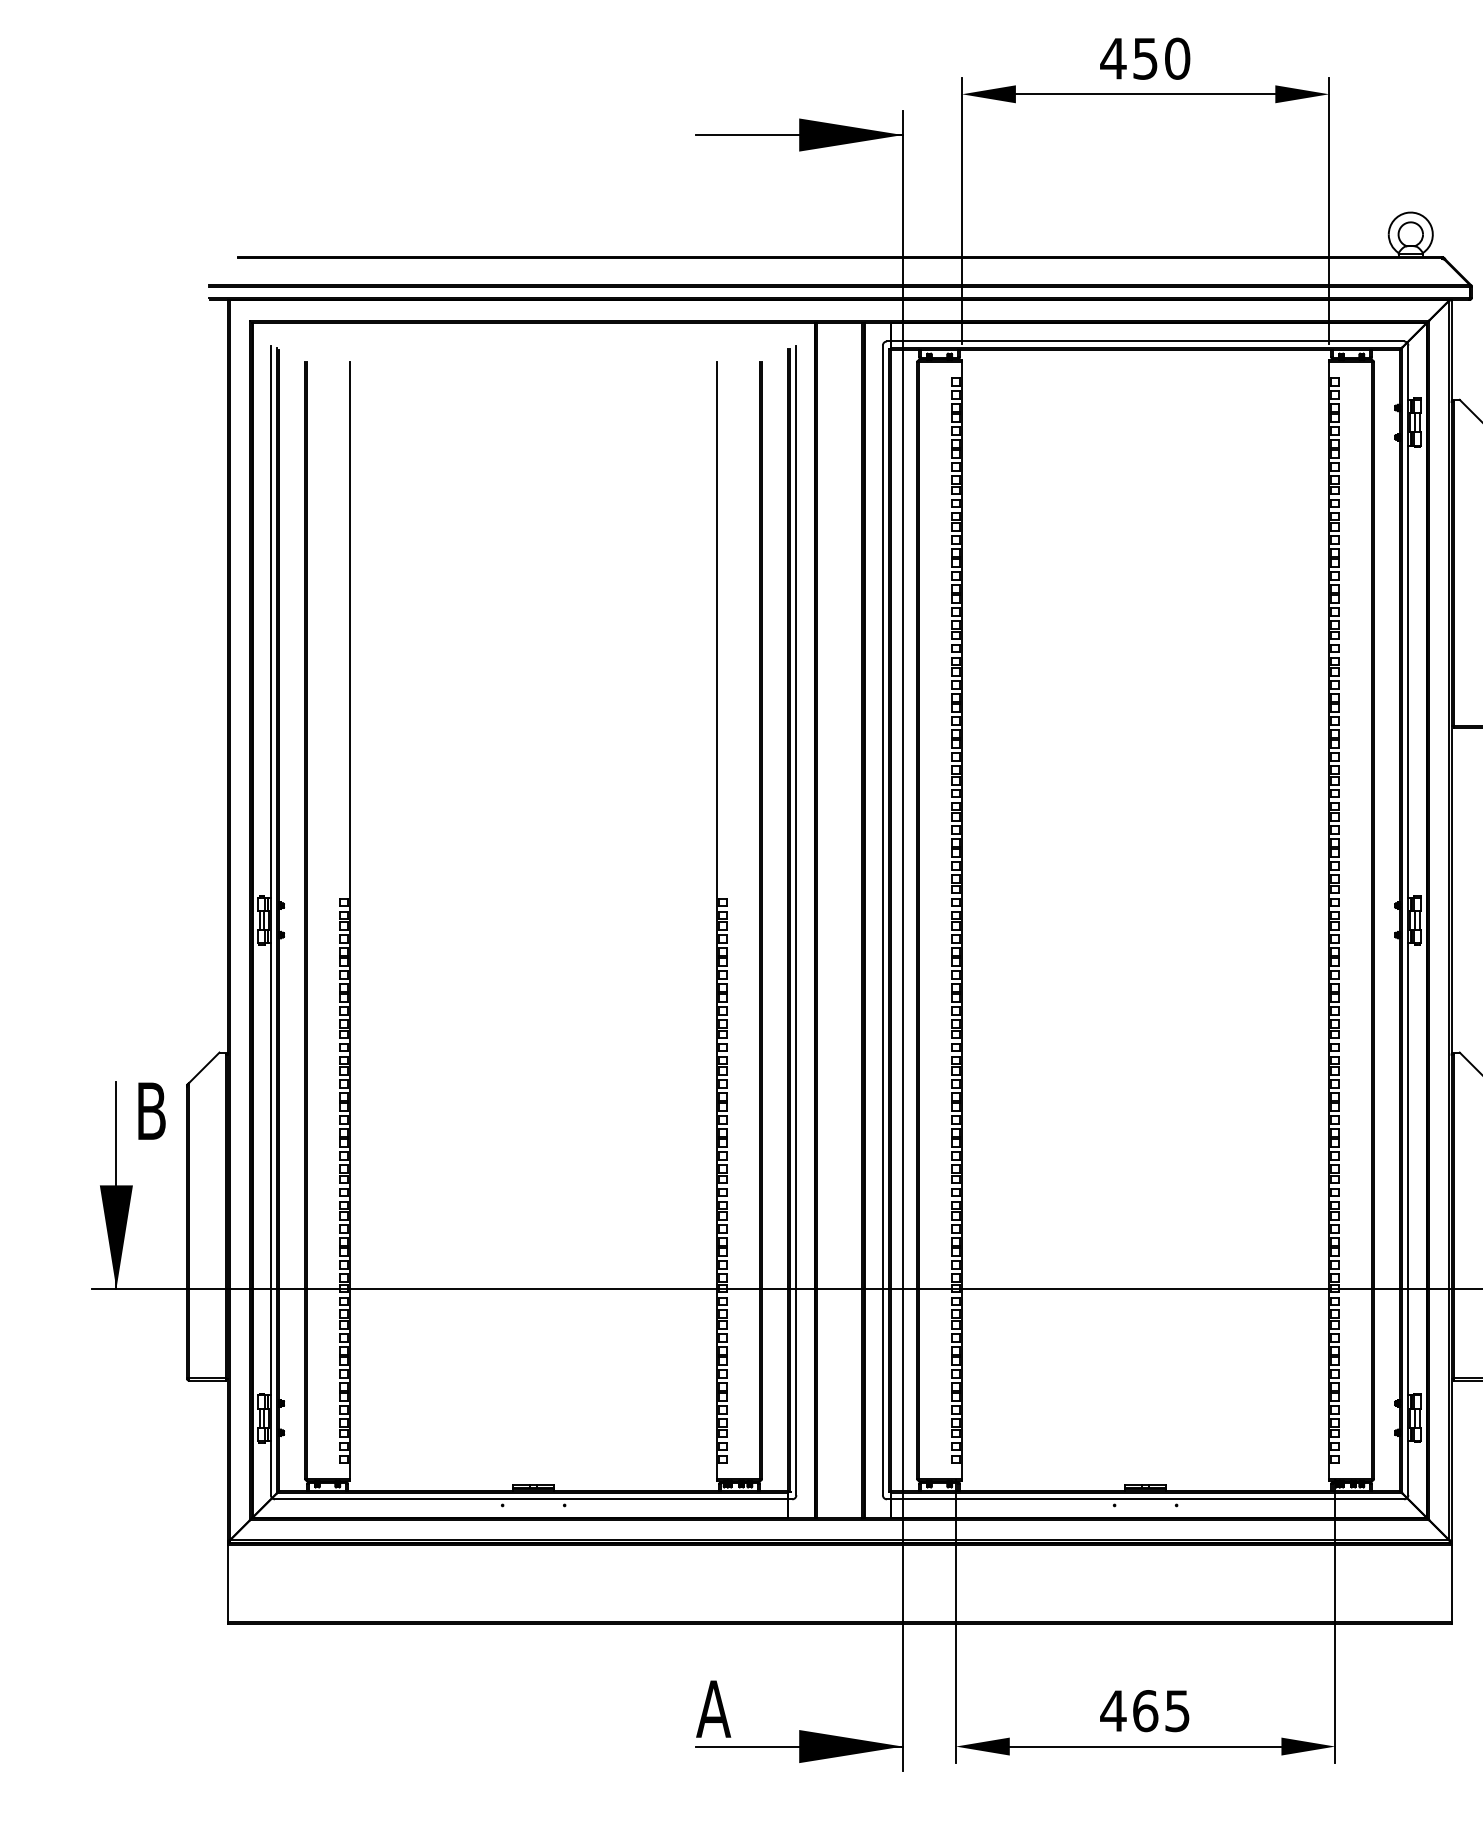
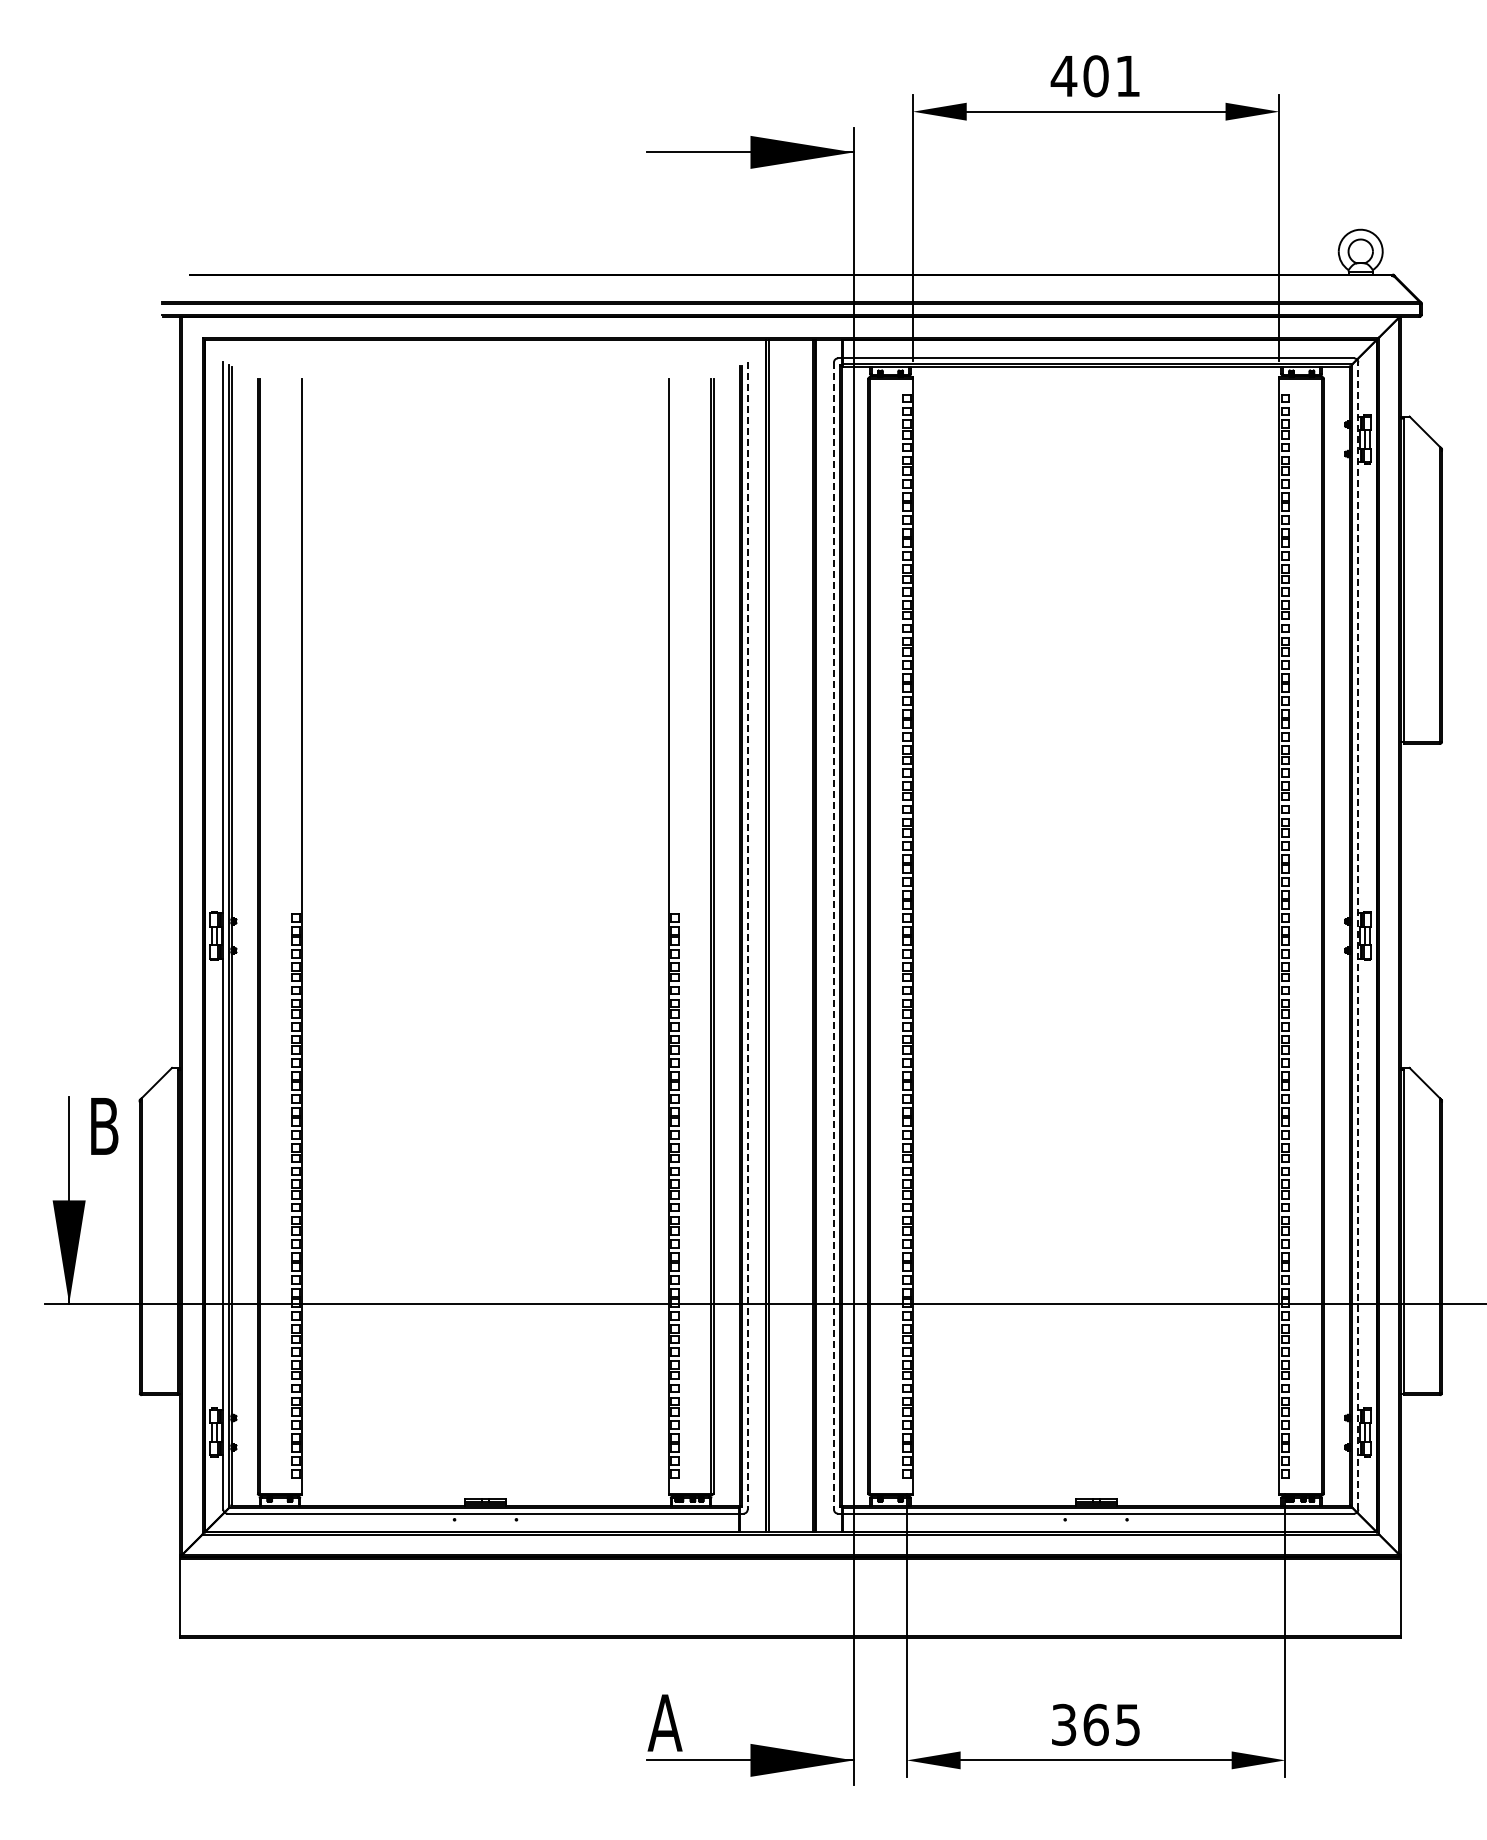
text: (1161, 58) -> (1111, 76), 450 -> 401
line: (796, 920) -> (747, 936), solid -> dashed
line: (882, 920) -> (833, 936), solid -> dashed
line: (1408, 920) -> (1358, 936), solid -> dashed
text: (1112, 1710) -> (1063, 1724), 465 -> 365

